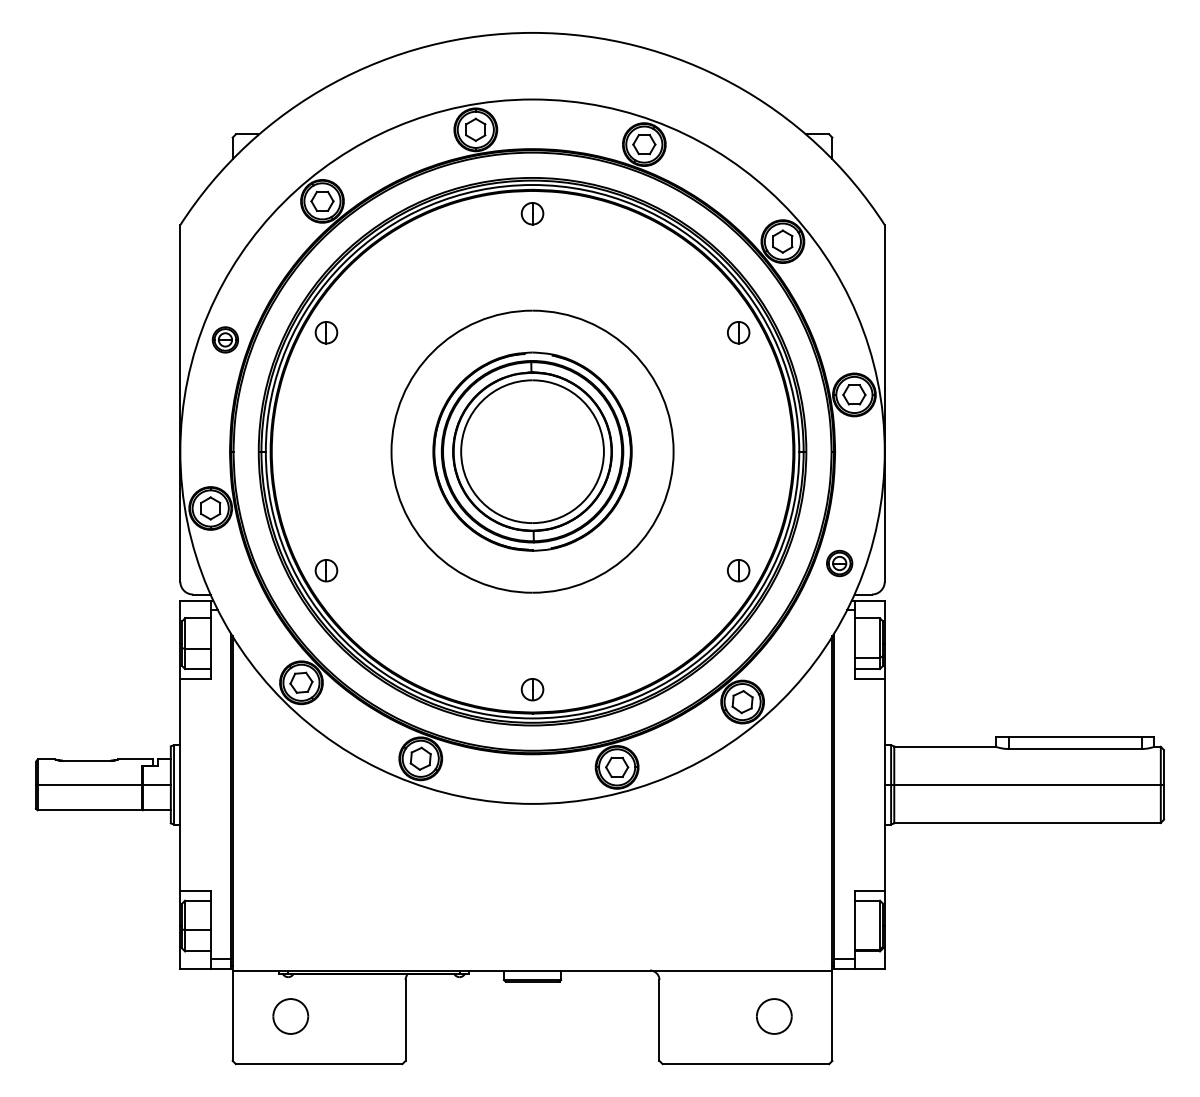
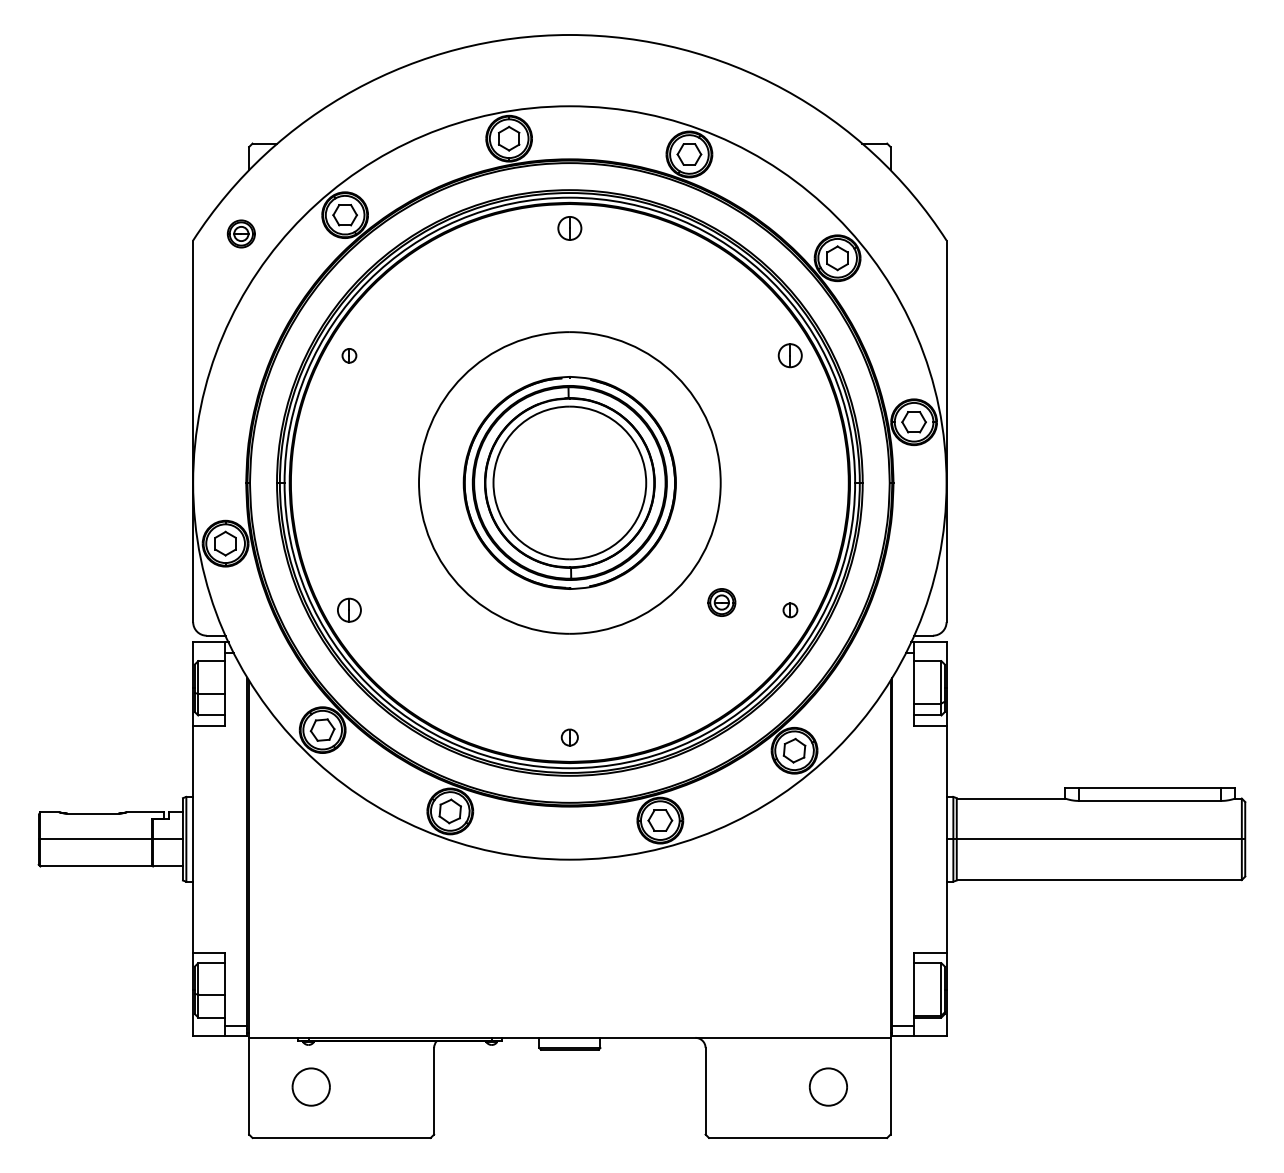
part: (326, 332) -> (349, 355), size x0.6
part: (224, 339) -> (240, 233), moved
part: (839, 563) -> (721, 602), moved
part: (738, 570) -> (790, 610), size x0.6
part: (532, 689) -> (569, 737), size x0.7

